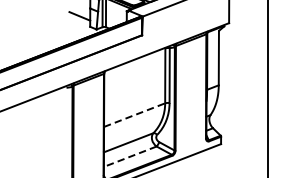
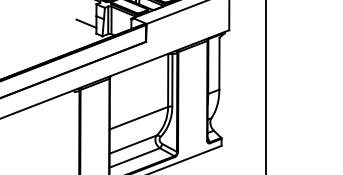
line: (135, 115) -> (139, 118), dashed -> solid
line: (130, 157) -> (134, 158), dashed -> solid

